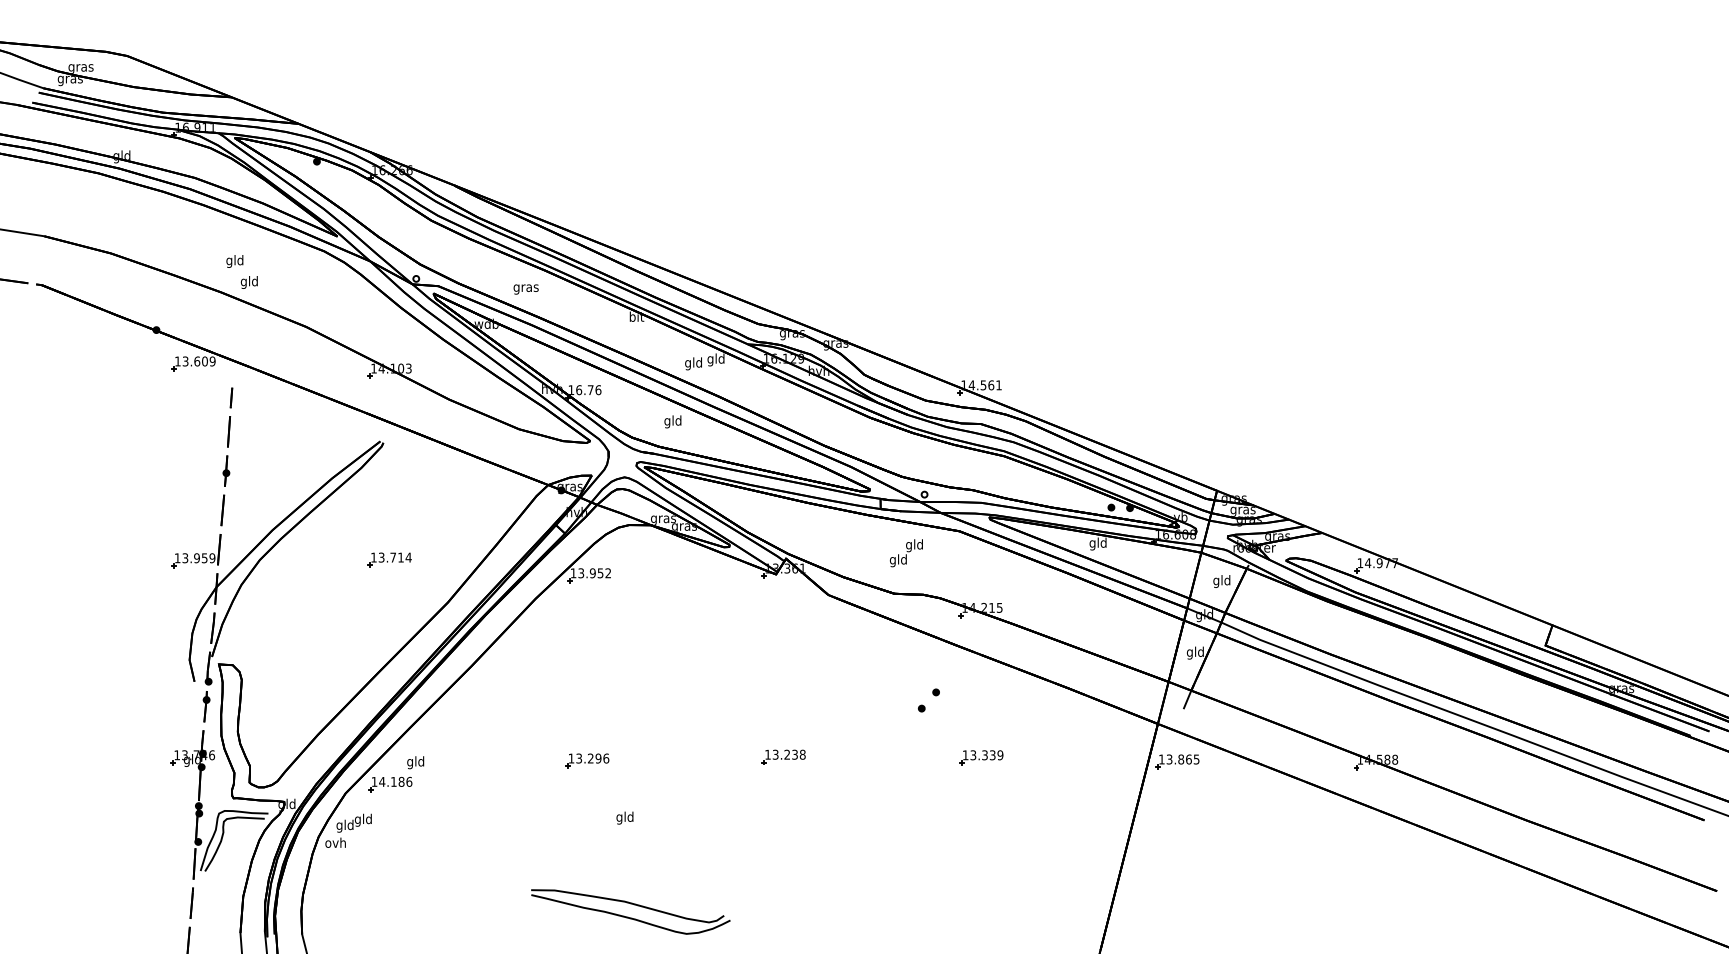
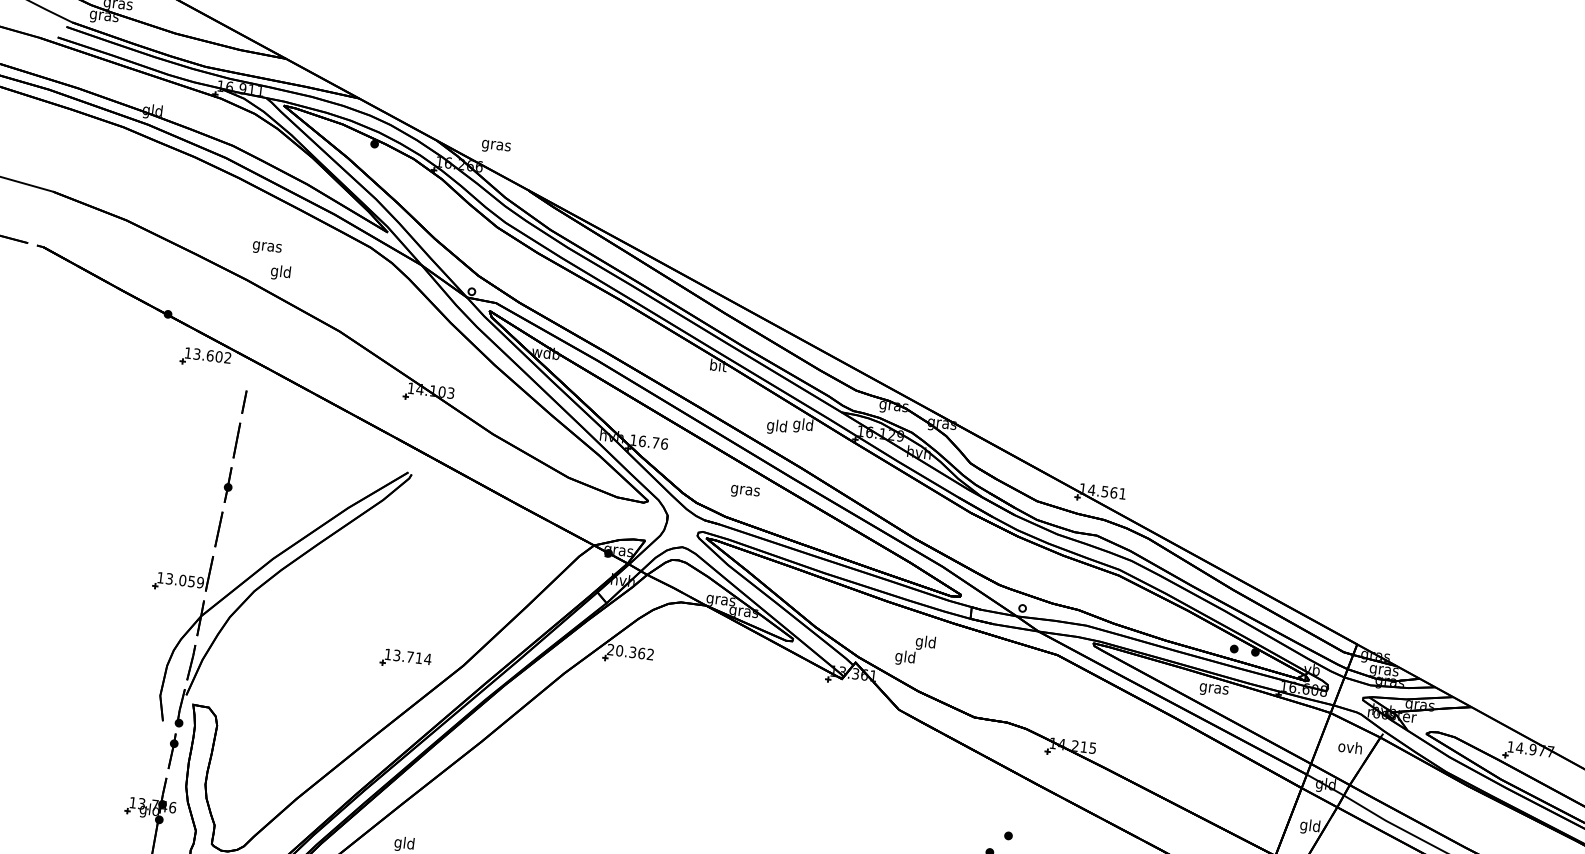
text: (234, 261) -> (266, 246), gld -> gras
text: (525, 289) -> (495, 146), moved
text: (212, 361) -> (227, 357), 13.609 -> 13.602
text: (672, 421) -> (744, 490), gld -> gras
text: (1097, 543) -> (1213, 688), gld -> gras
text: (905, 553) -> (914, 650), moved
text: (196, 558) -> (182, 580), 13.959 -> 13.059
part: (389, 559) -> (405, 658), moved
text: (586, 573) -> (625, 651), 13.952 -> 20.362
text: (1221, 581) -> (1349, 748), gld -> ovh

